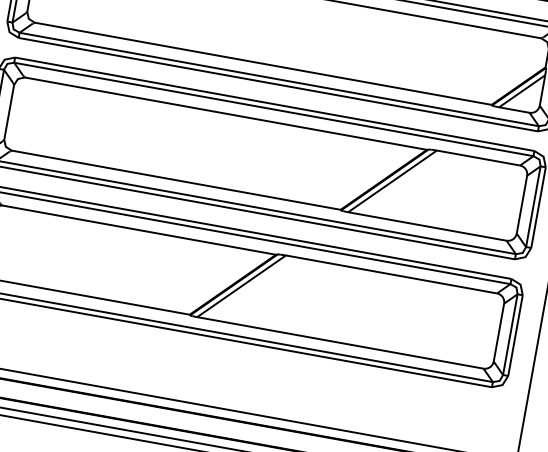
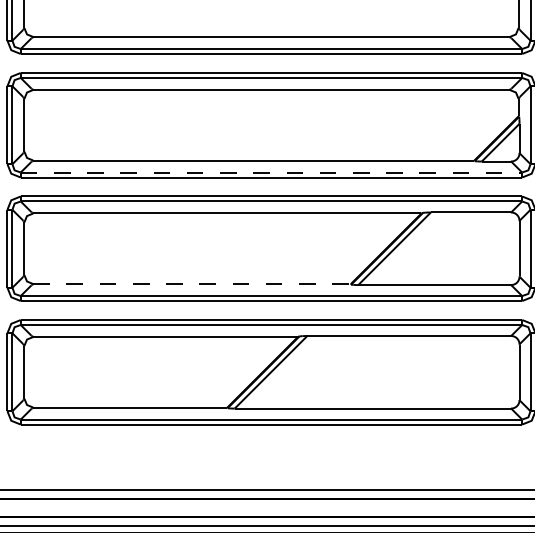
line: (279, 79) -> (271, 172), solid -> dashed
line: (176, 180) -> (192, 284), solid -> dashed

